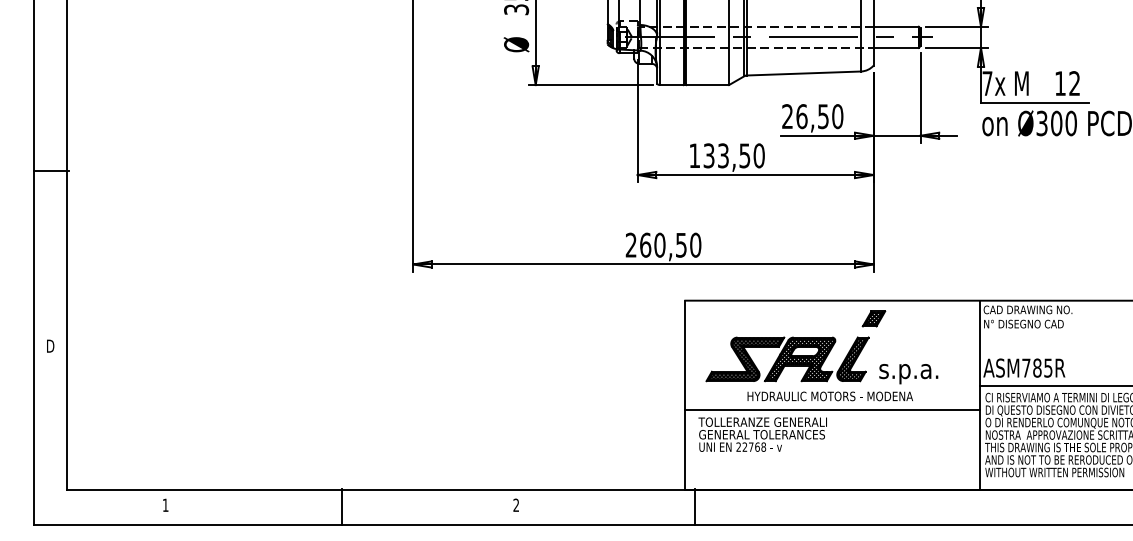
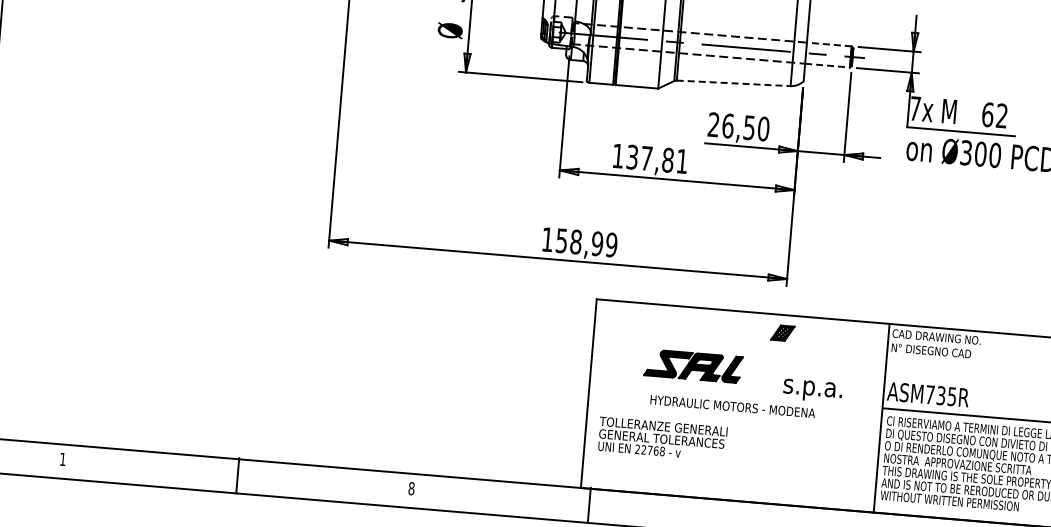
line: (896, 26) -> (829, 44), solid -> dashed
line: (896, 47) -> (827, 65), solid -> dashed
line: (804, 73) -> (734, 83), solid -> dashed
text: (1060, 83) -> (987, 114), 12 -> 62
text: (741, 155) -> (664, 159), 133,50 -> 137,81
text: (663, 244) -> (579, 241), 260,50 -> 158,99
part: (787, 359) -> (693, 366), size x0.6
text: (1037, 367) -> (941, 395), ASM785R -> ASM735R
line: (832, 410) -> (733, 420), removed
text: (516, 505) -> (411, 488), 2 -> 8

